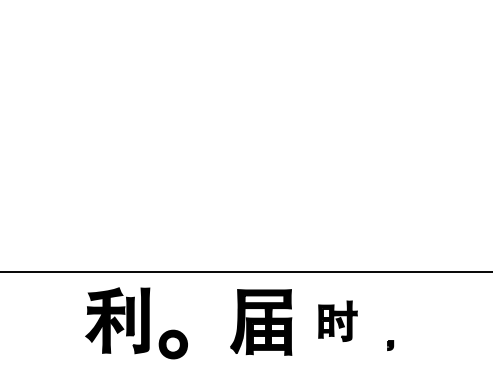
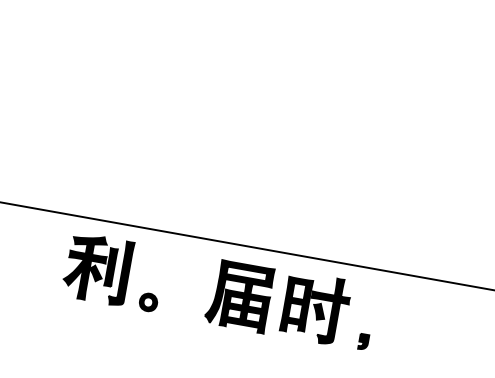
part: (337, 321) -> (315, 308), size x1.67
part: (172, 343) -> (147, 301), size x0.62
part: (390, 345) -> (363, 341), size x1.67

